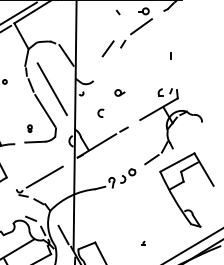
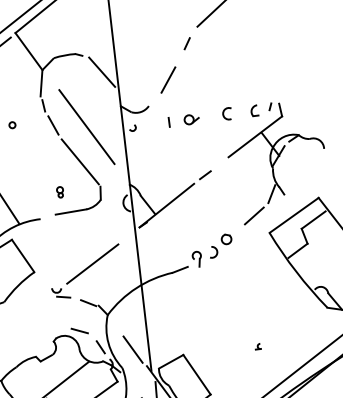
line: (107, 48) -> (167, 79), moved
line: (170, 55) -> (167, 121), moved
arc: (100, 111) -> (226, 111), moved

